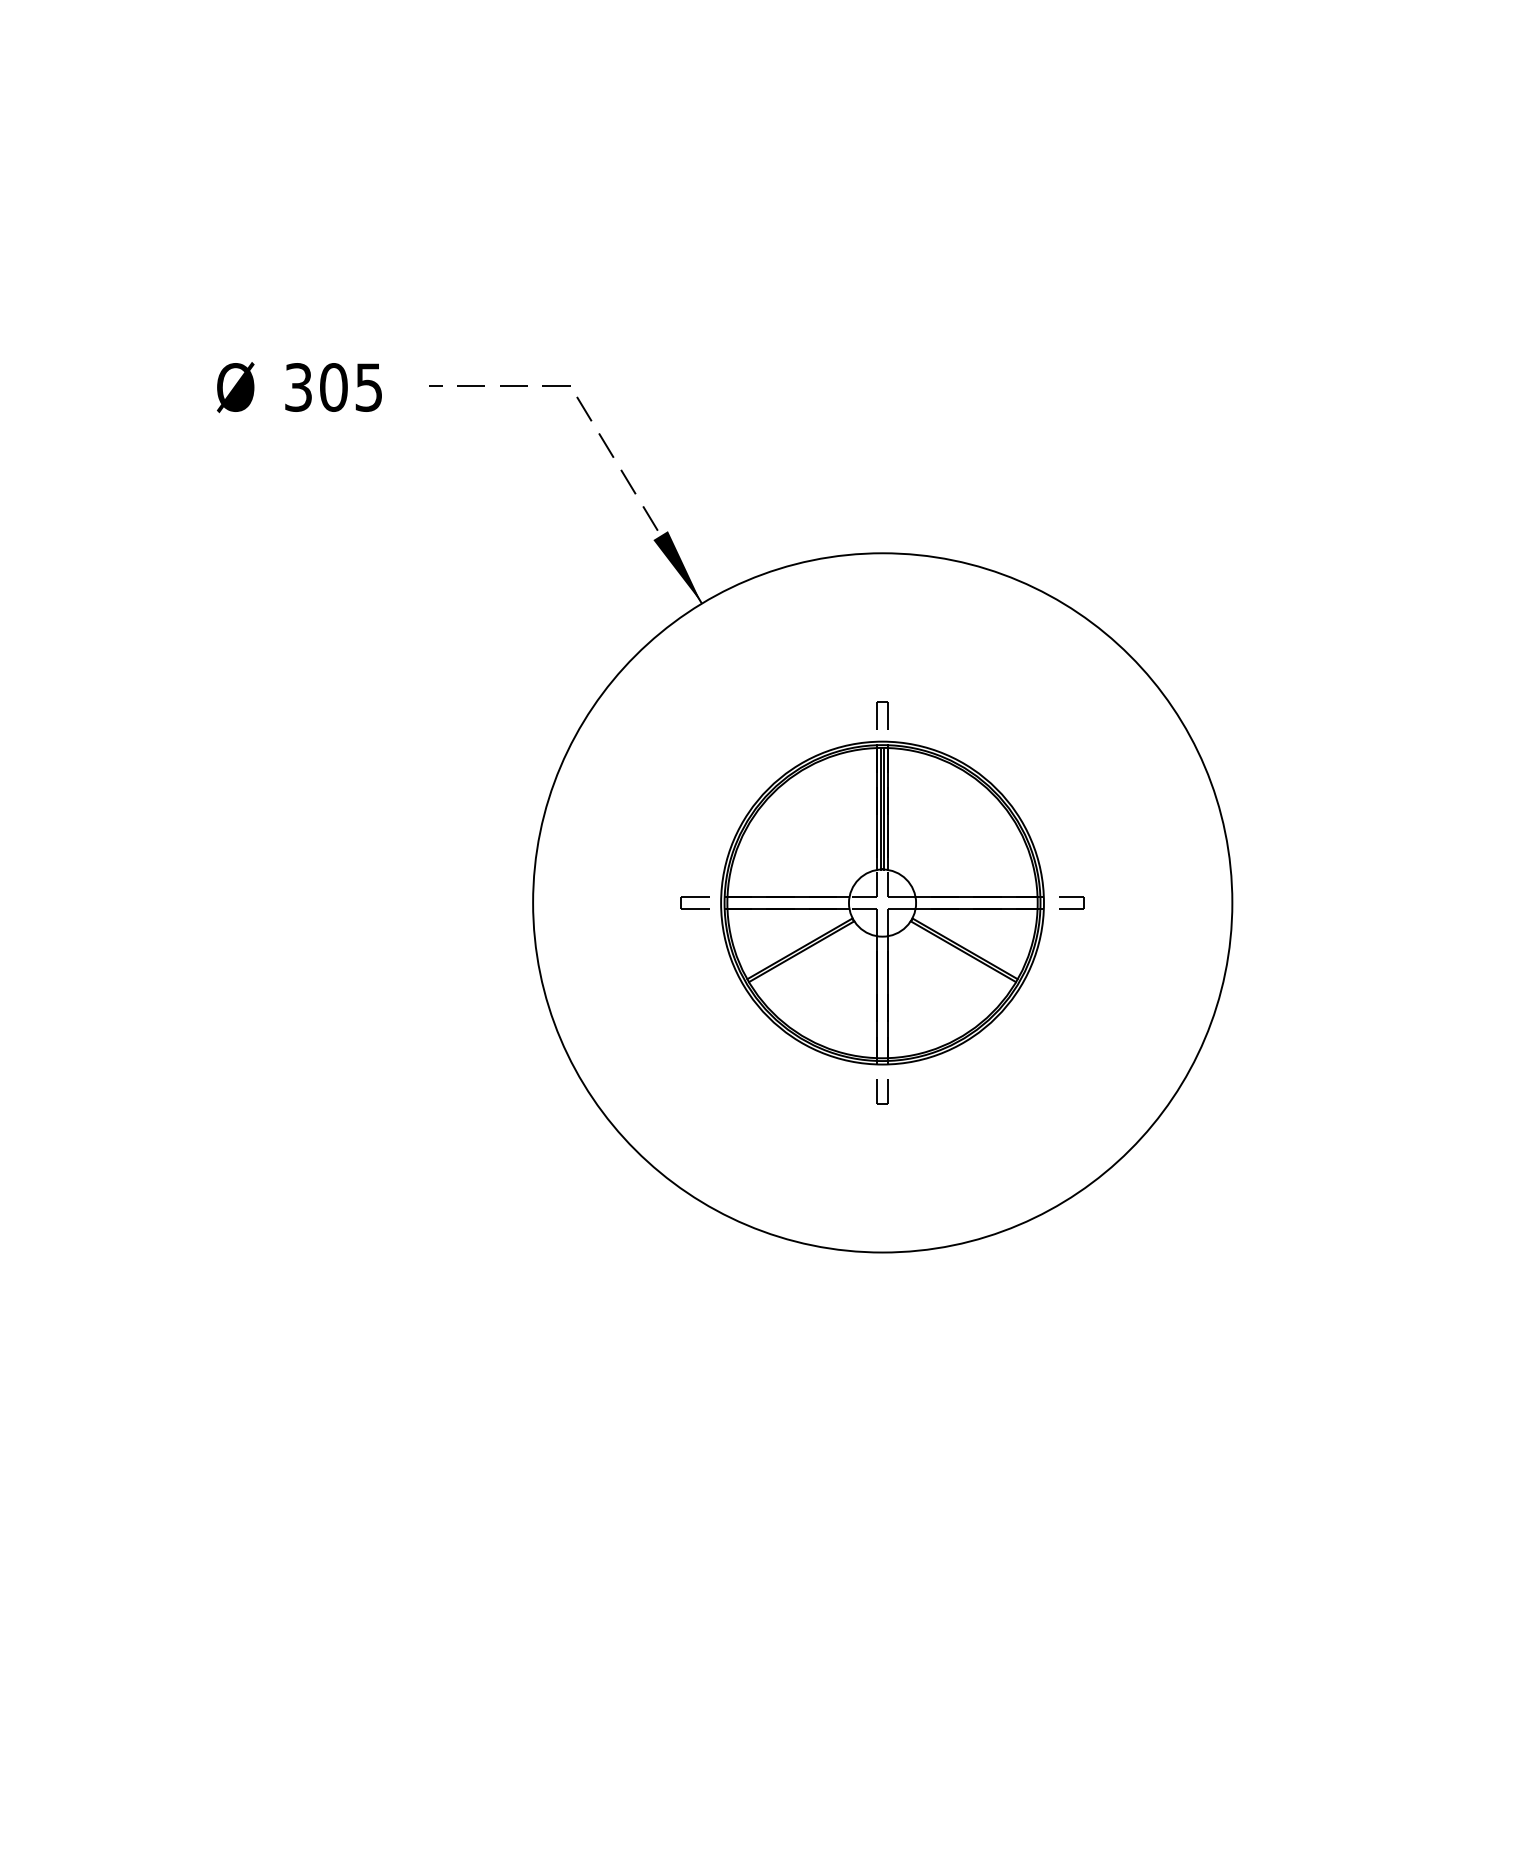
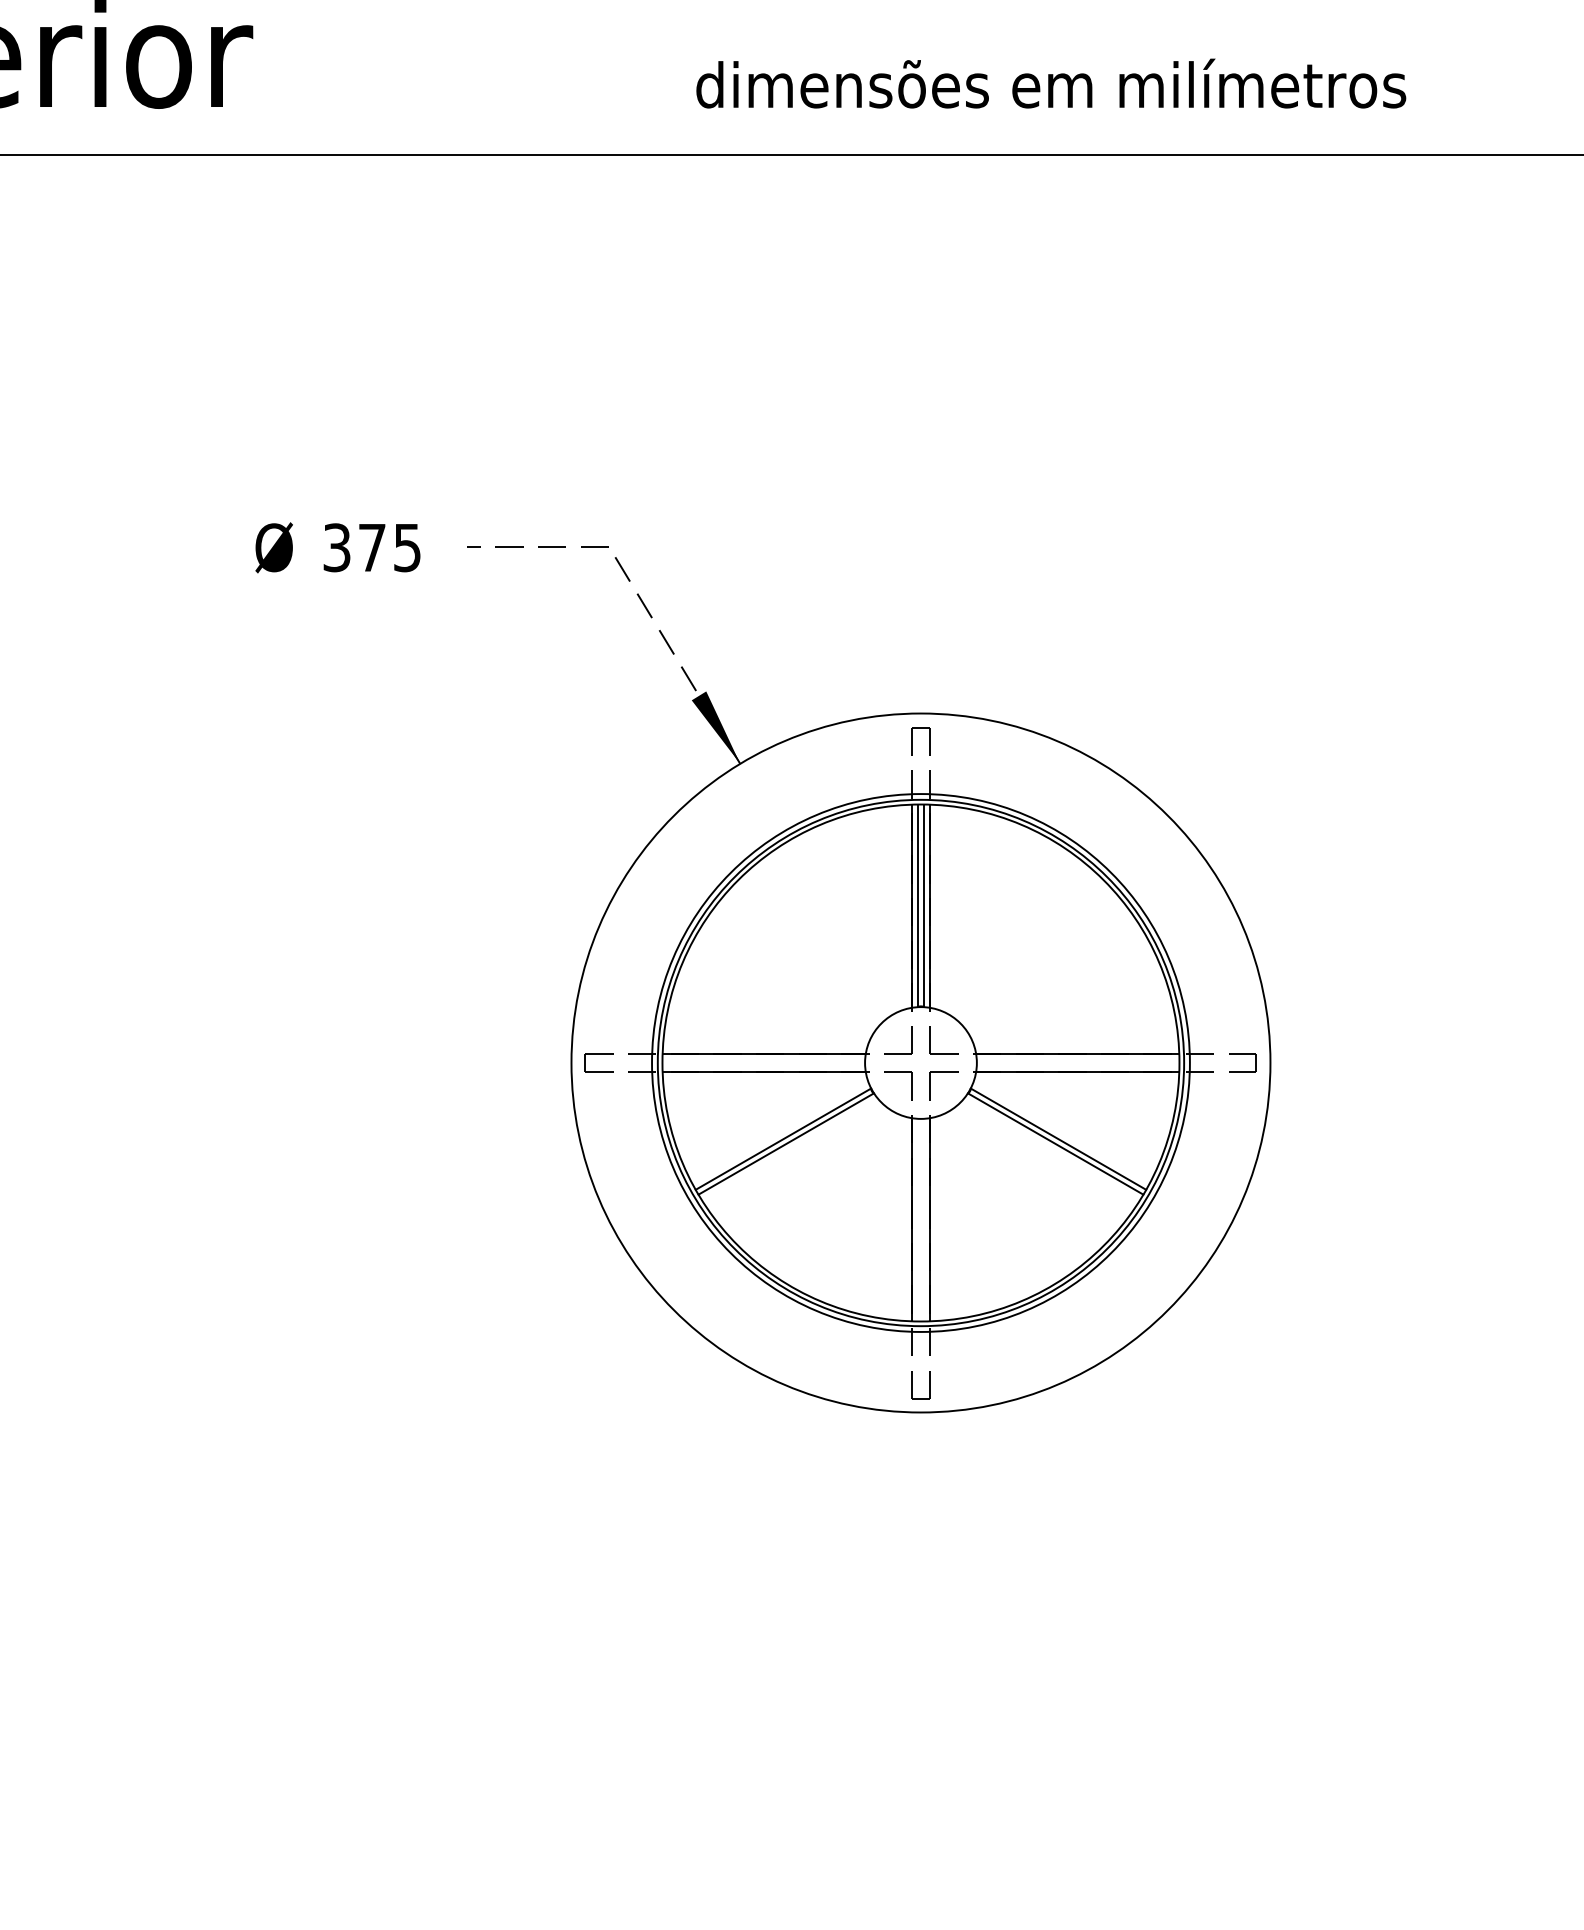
text: (334, 387) -> (372, 547), 305 -> 375
part: (882, 903) -> (920, 1063), size x1.67

